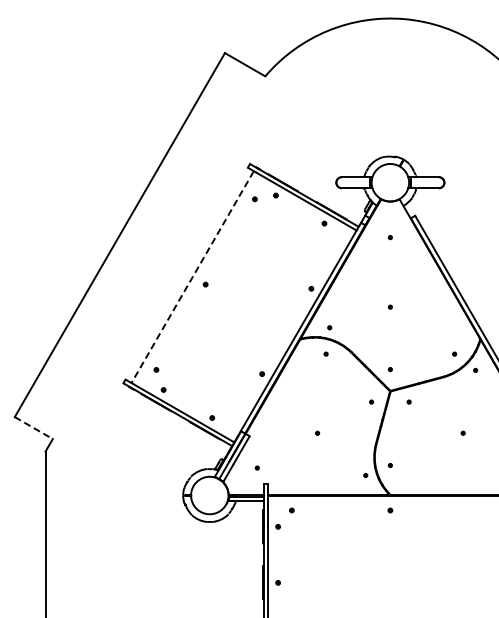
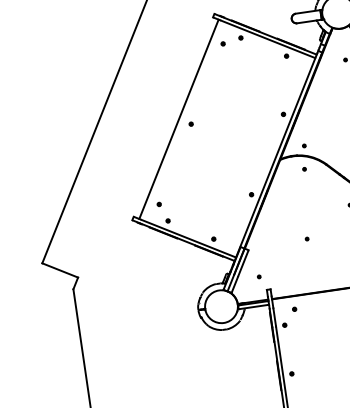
line: (192, 277) -> (178, 119), dashed -> solid
line: (33, 428) -> (59, 270), dashed -> solid

